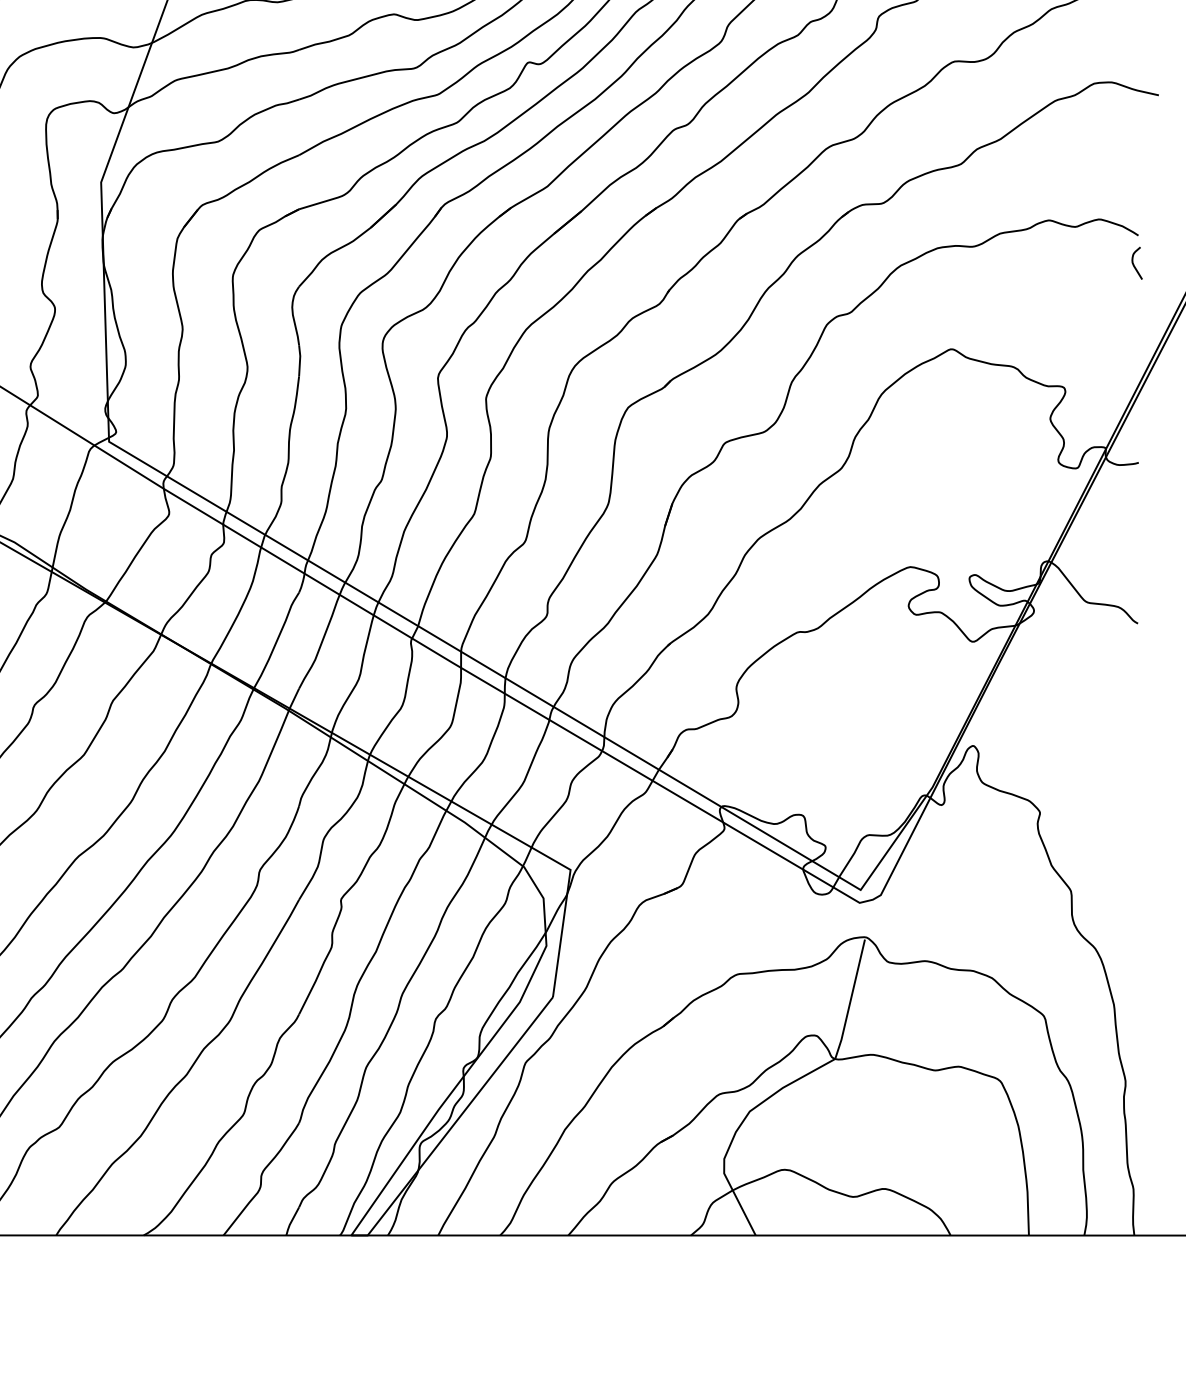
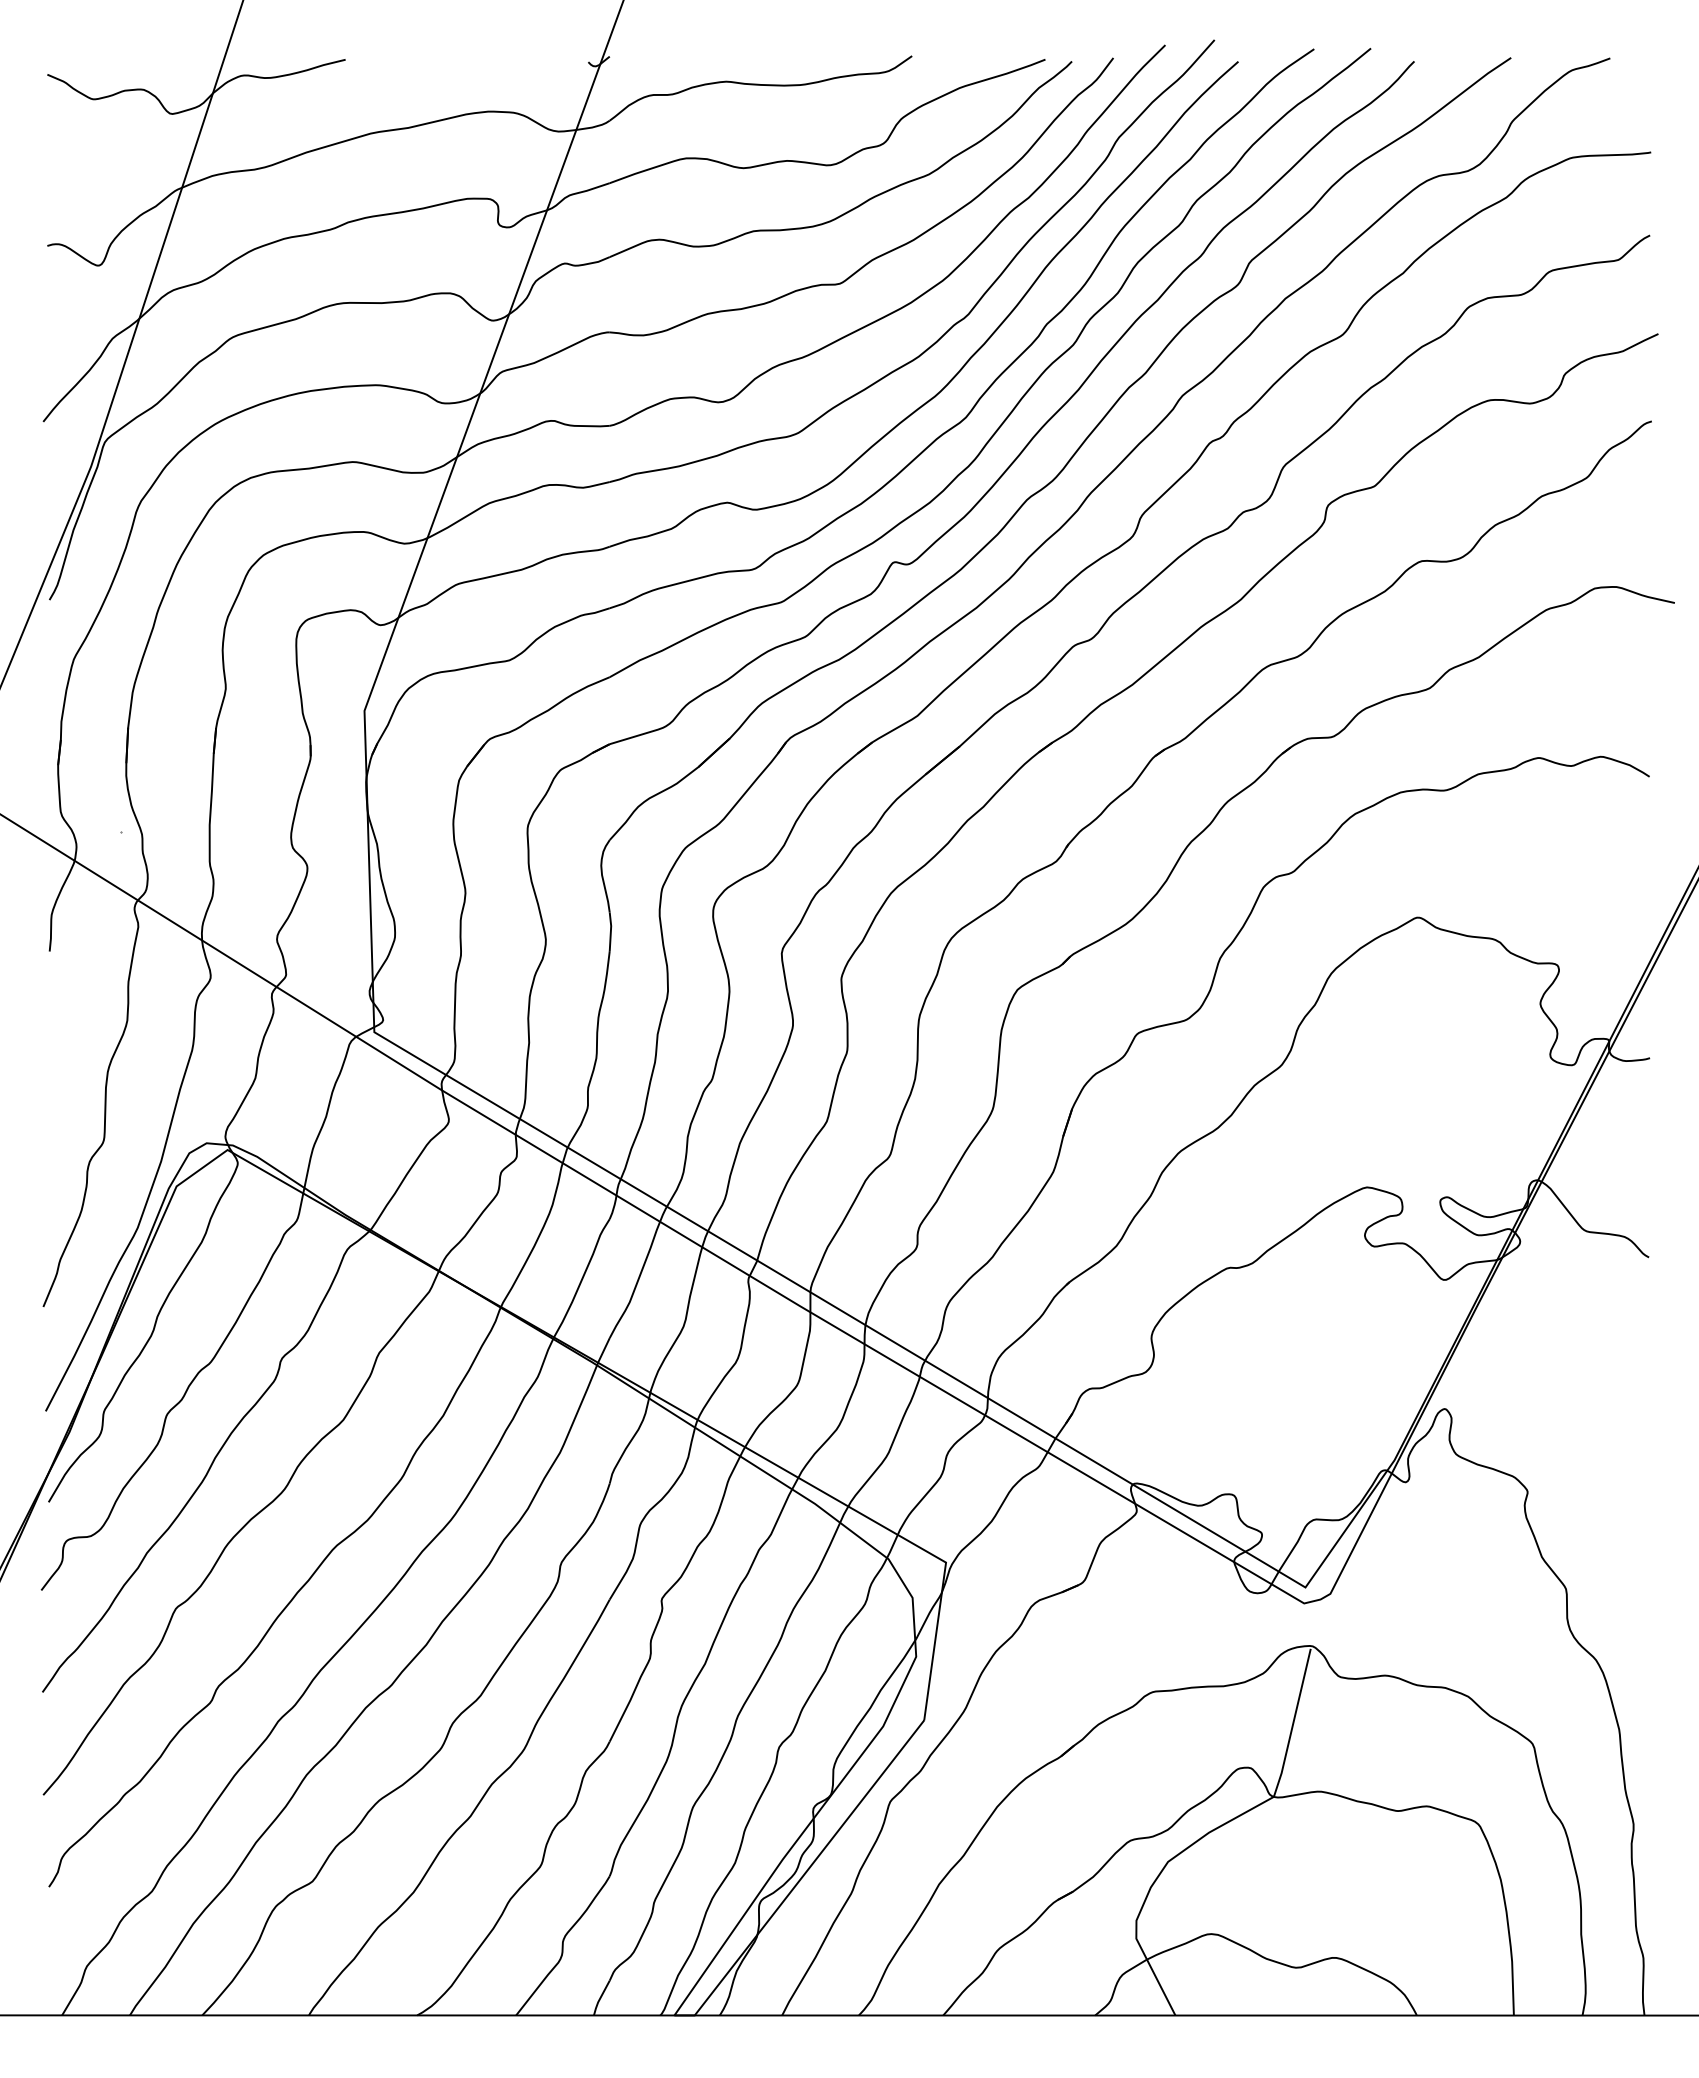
curve: (1134, 264) -> (1644, 812), removed

